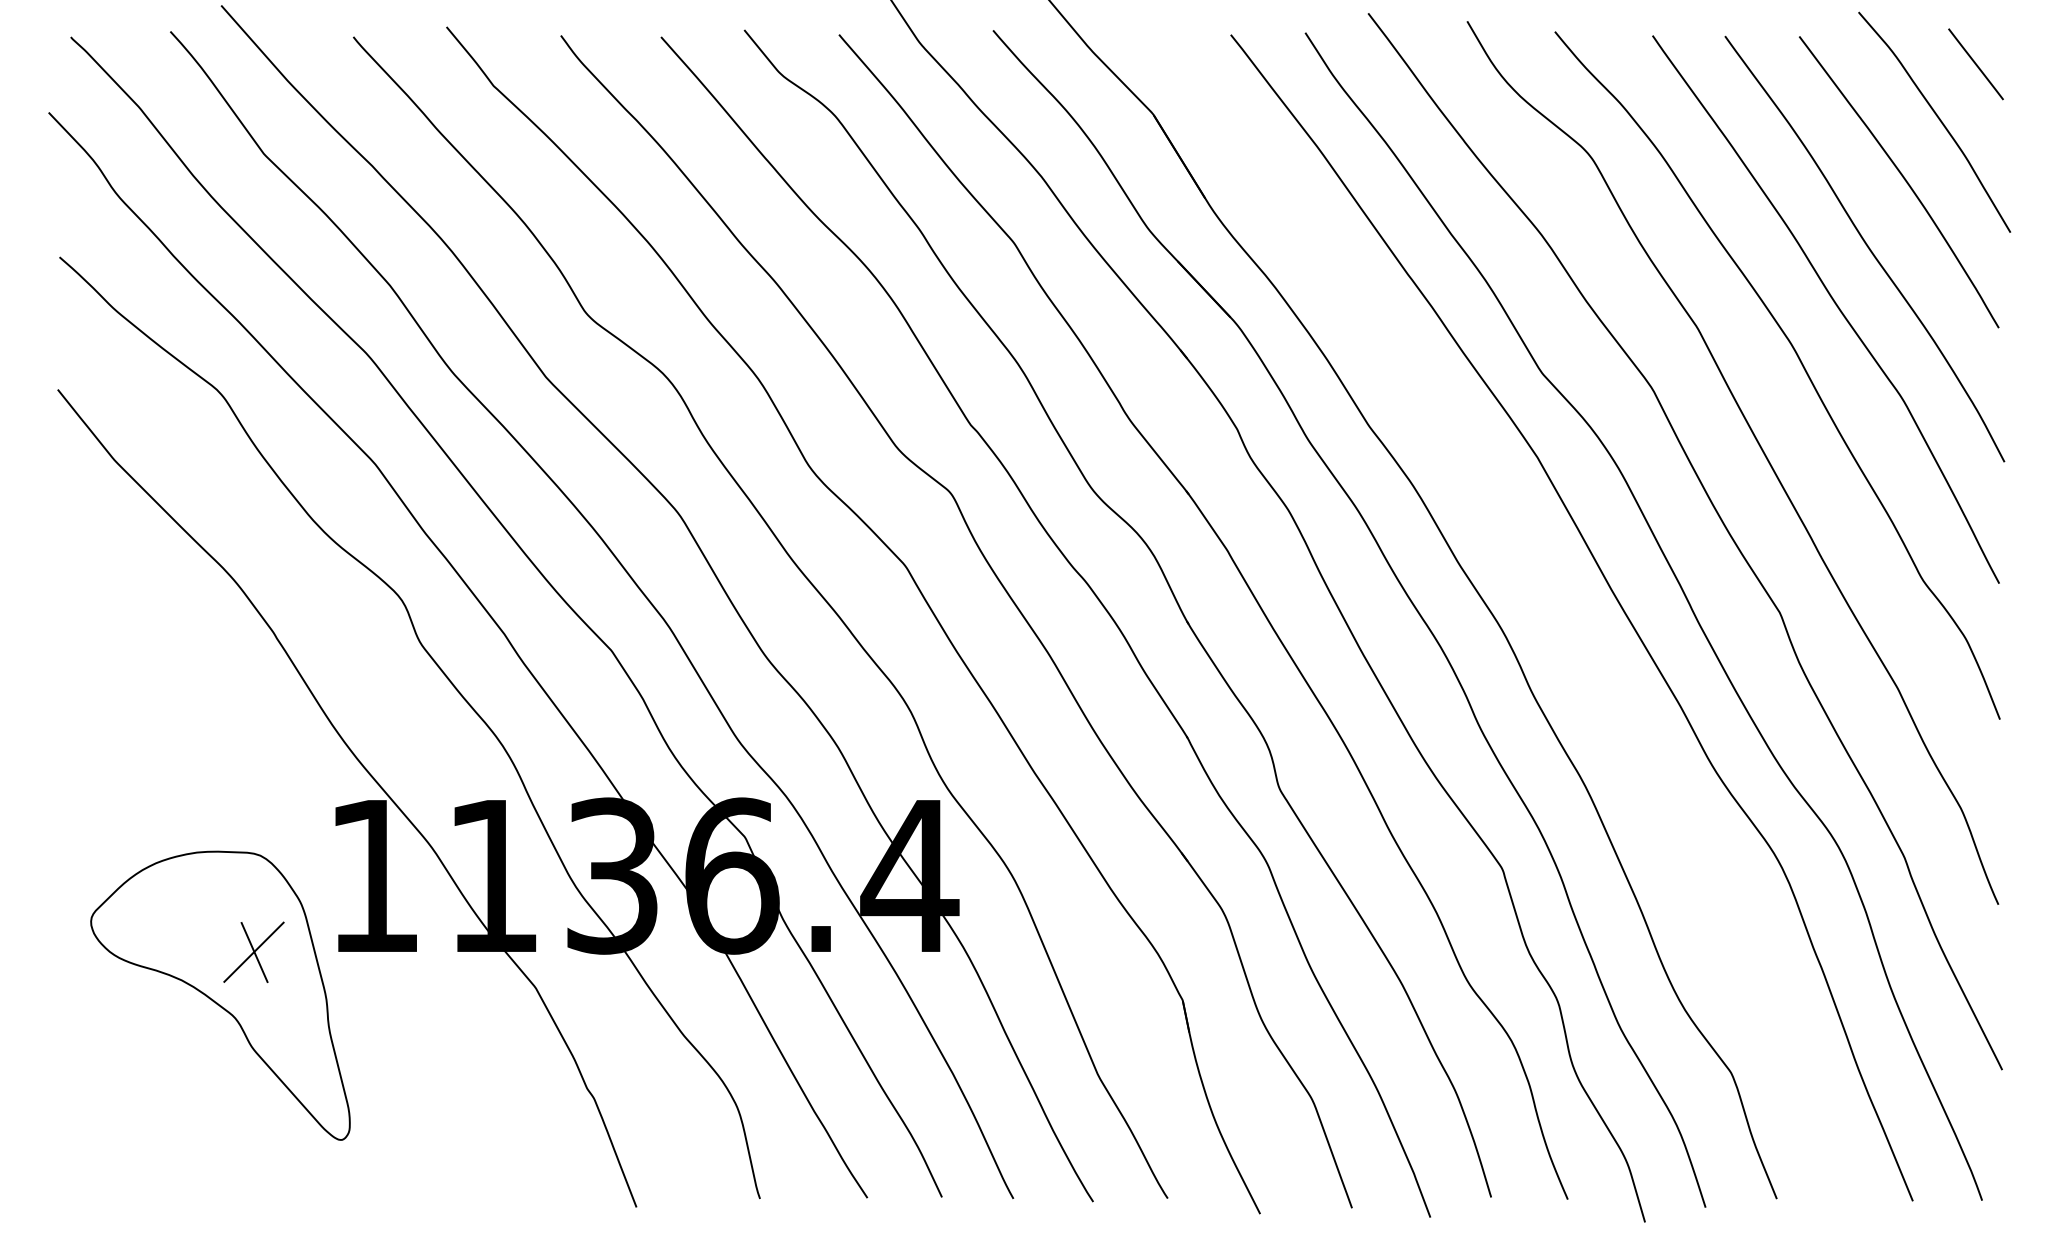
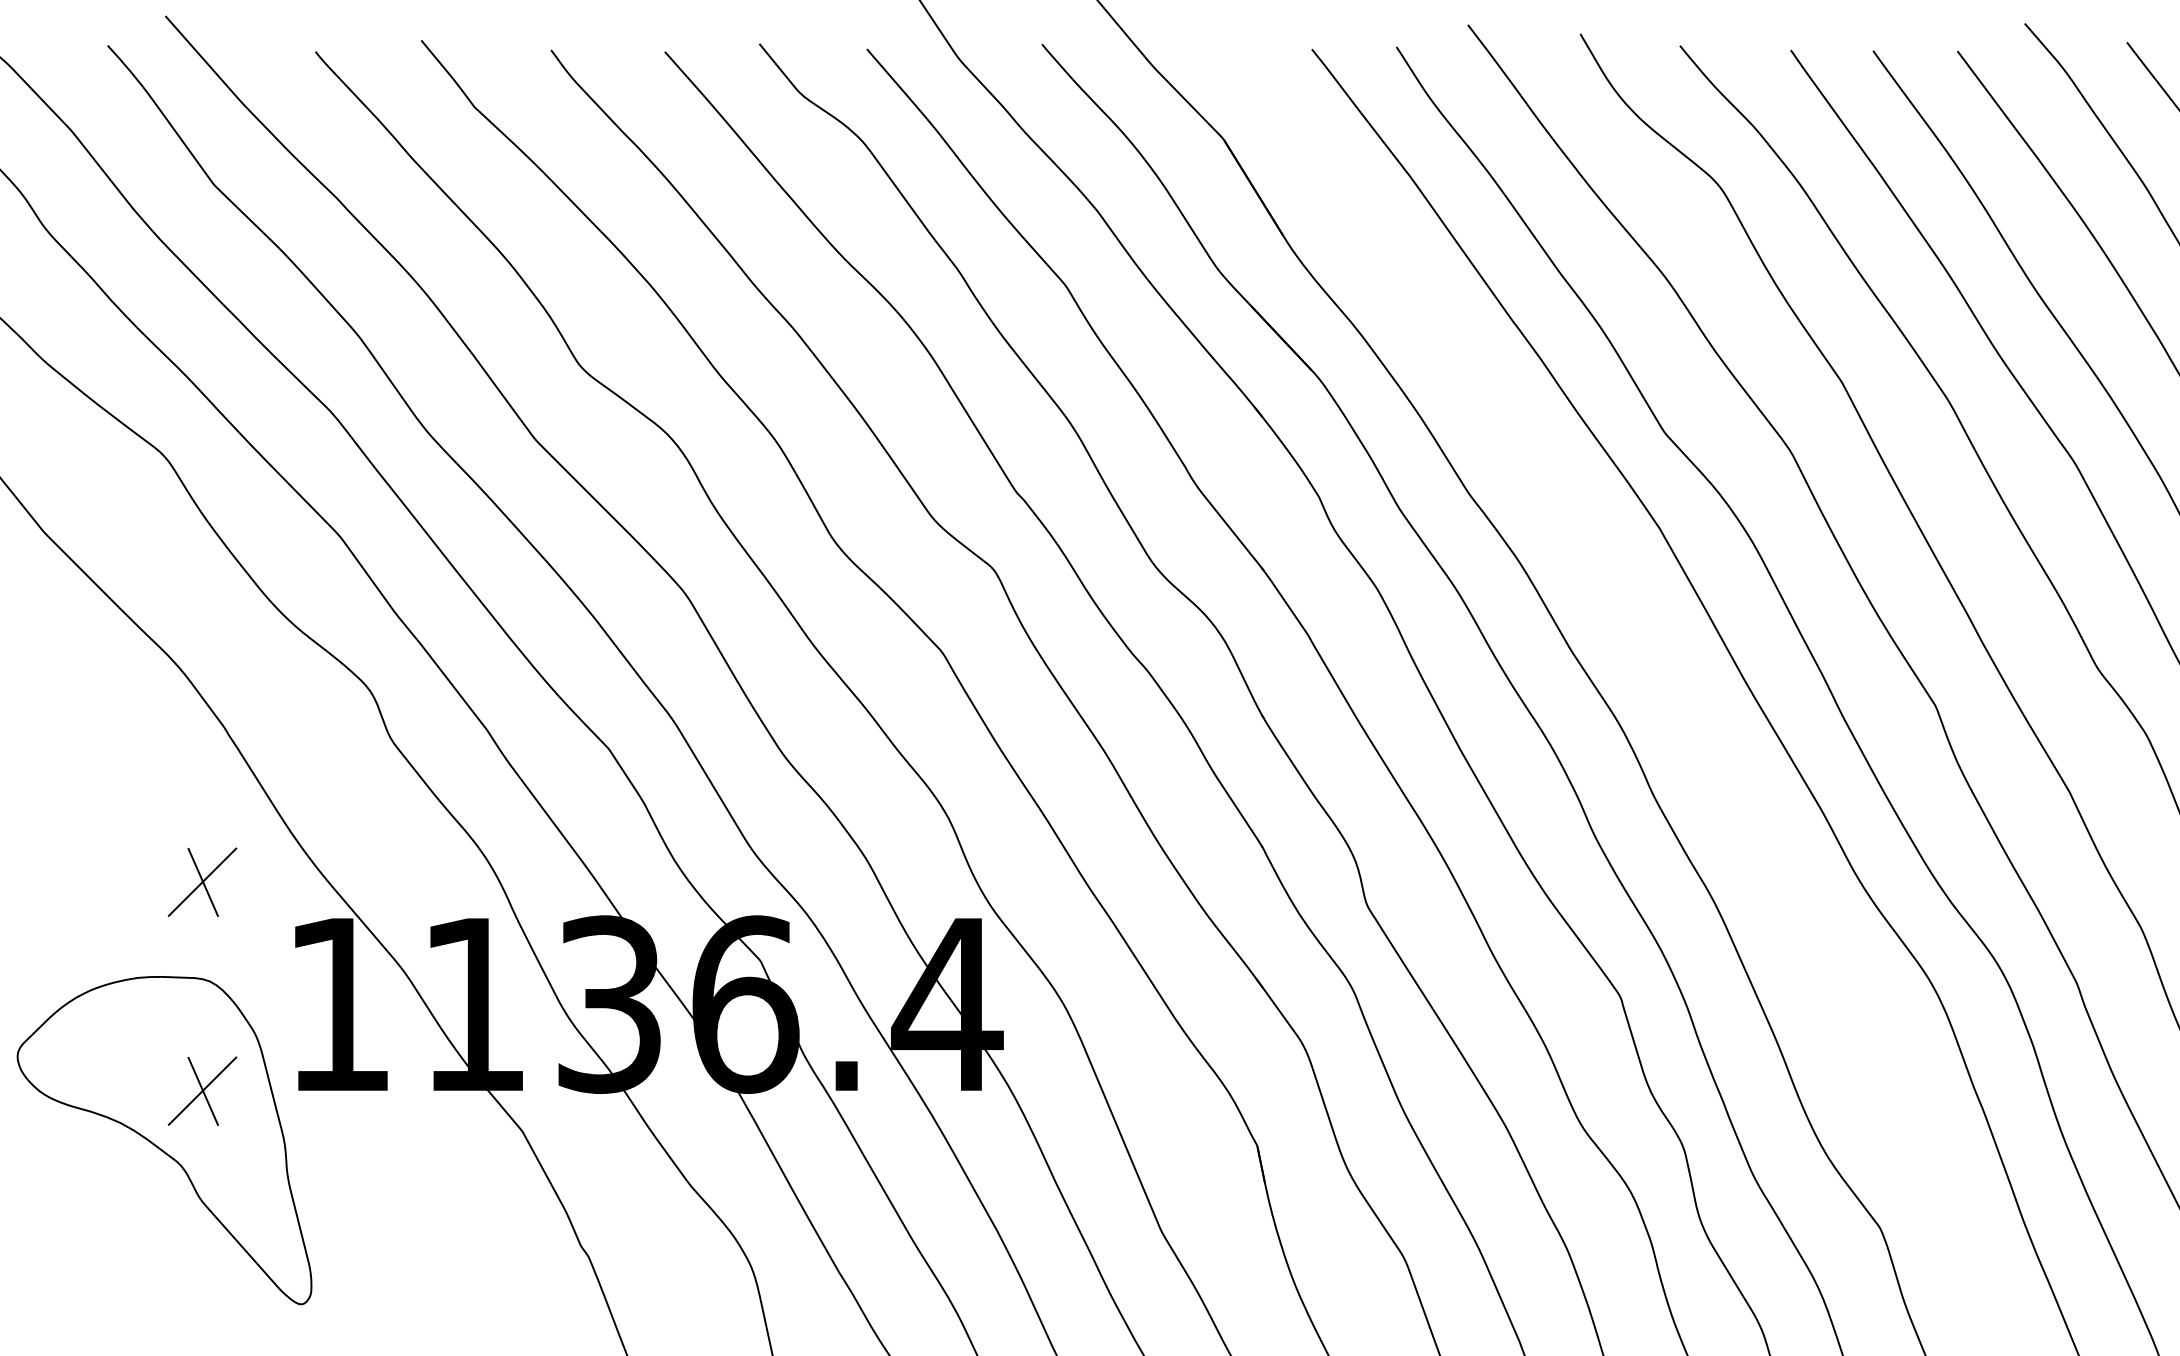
part: (253, 767) -> (202, 881), added

